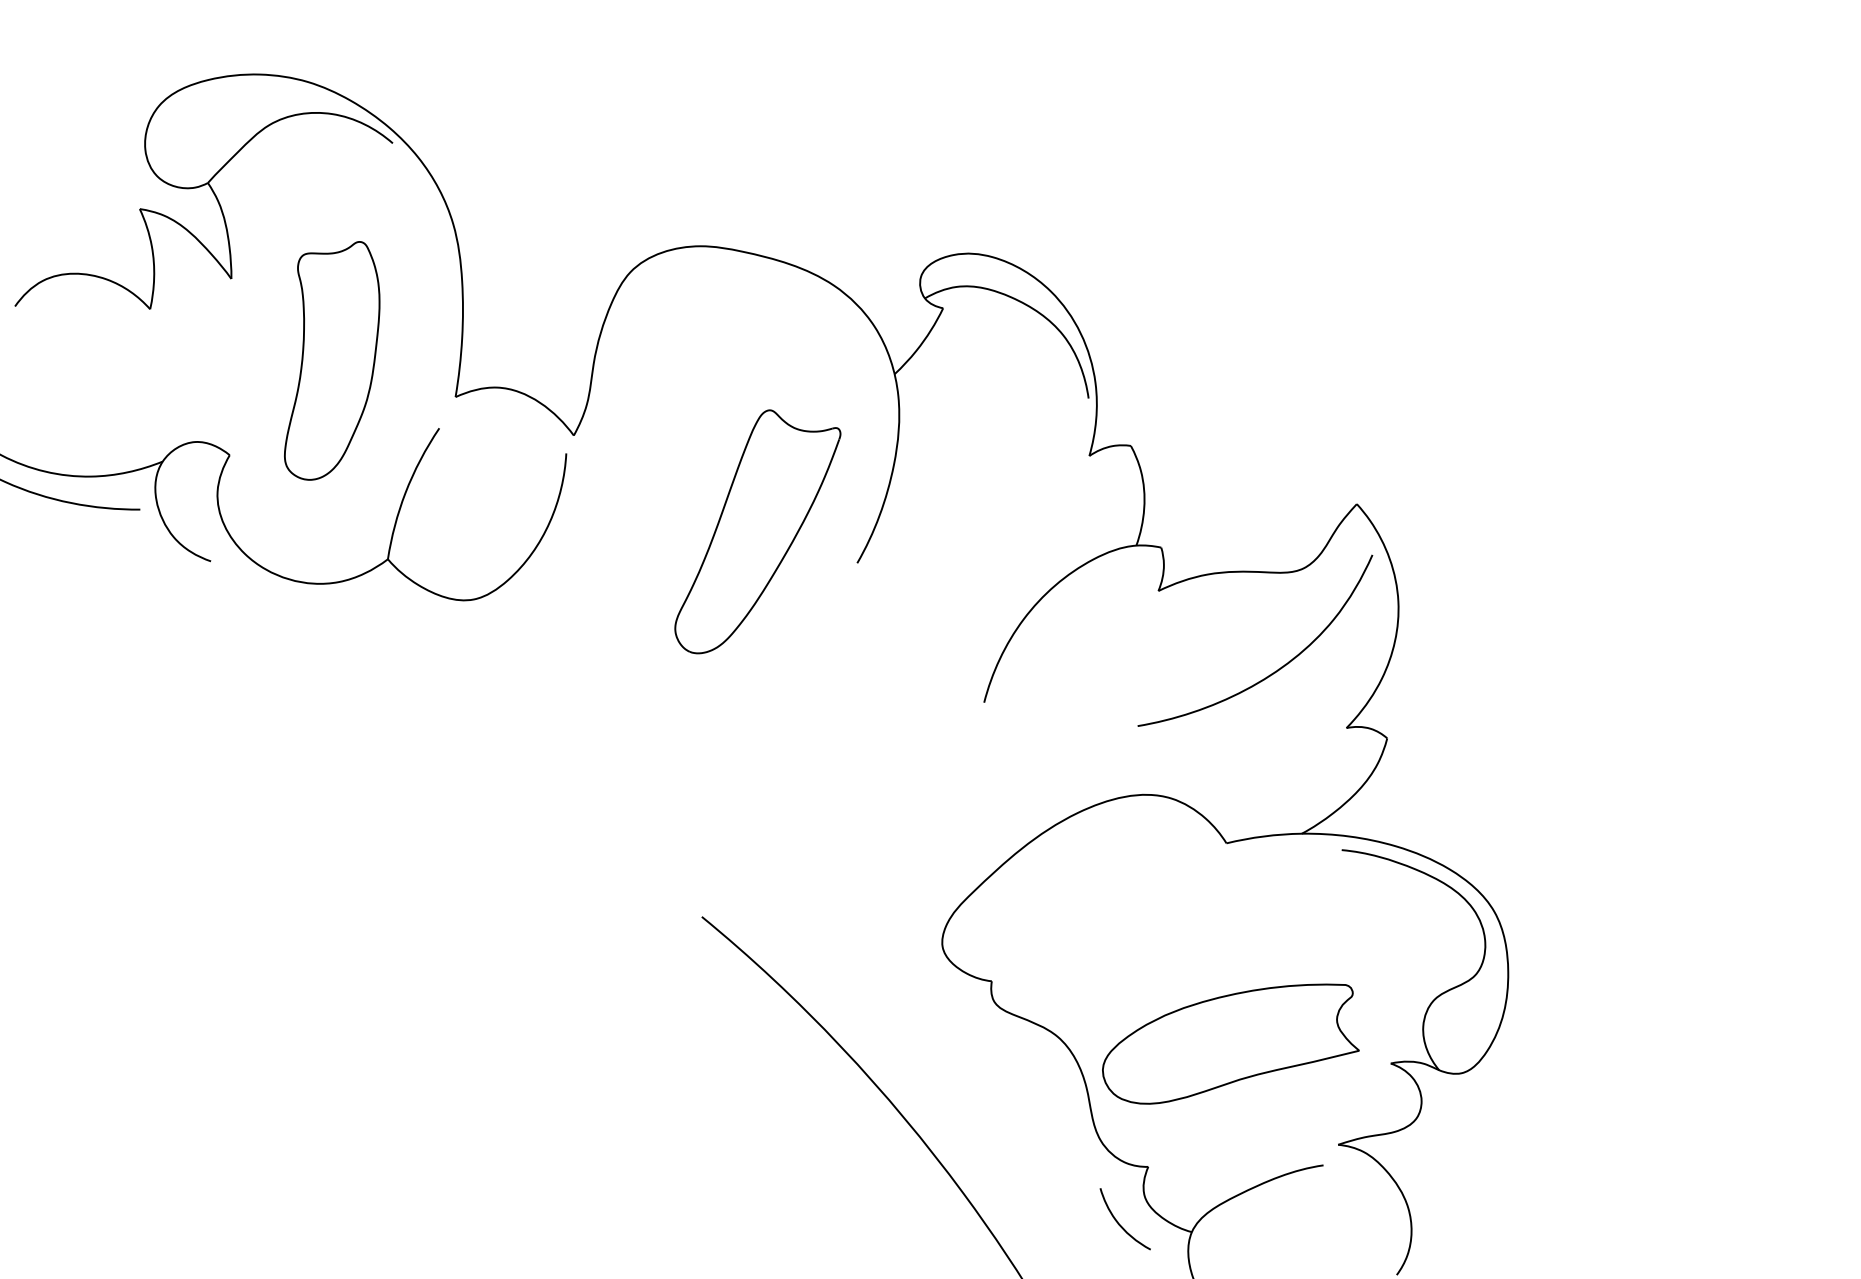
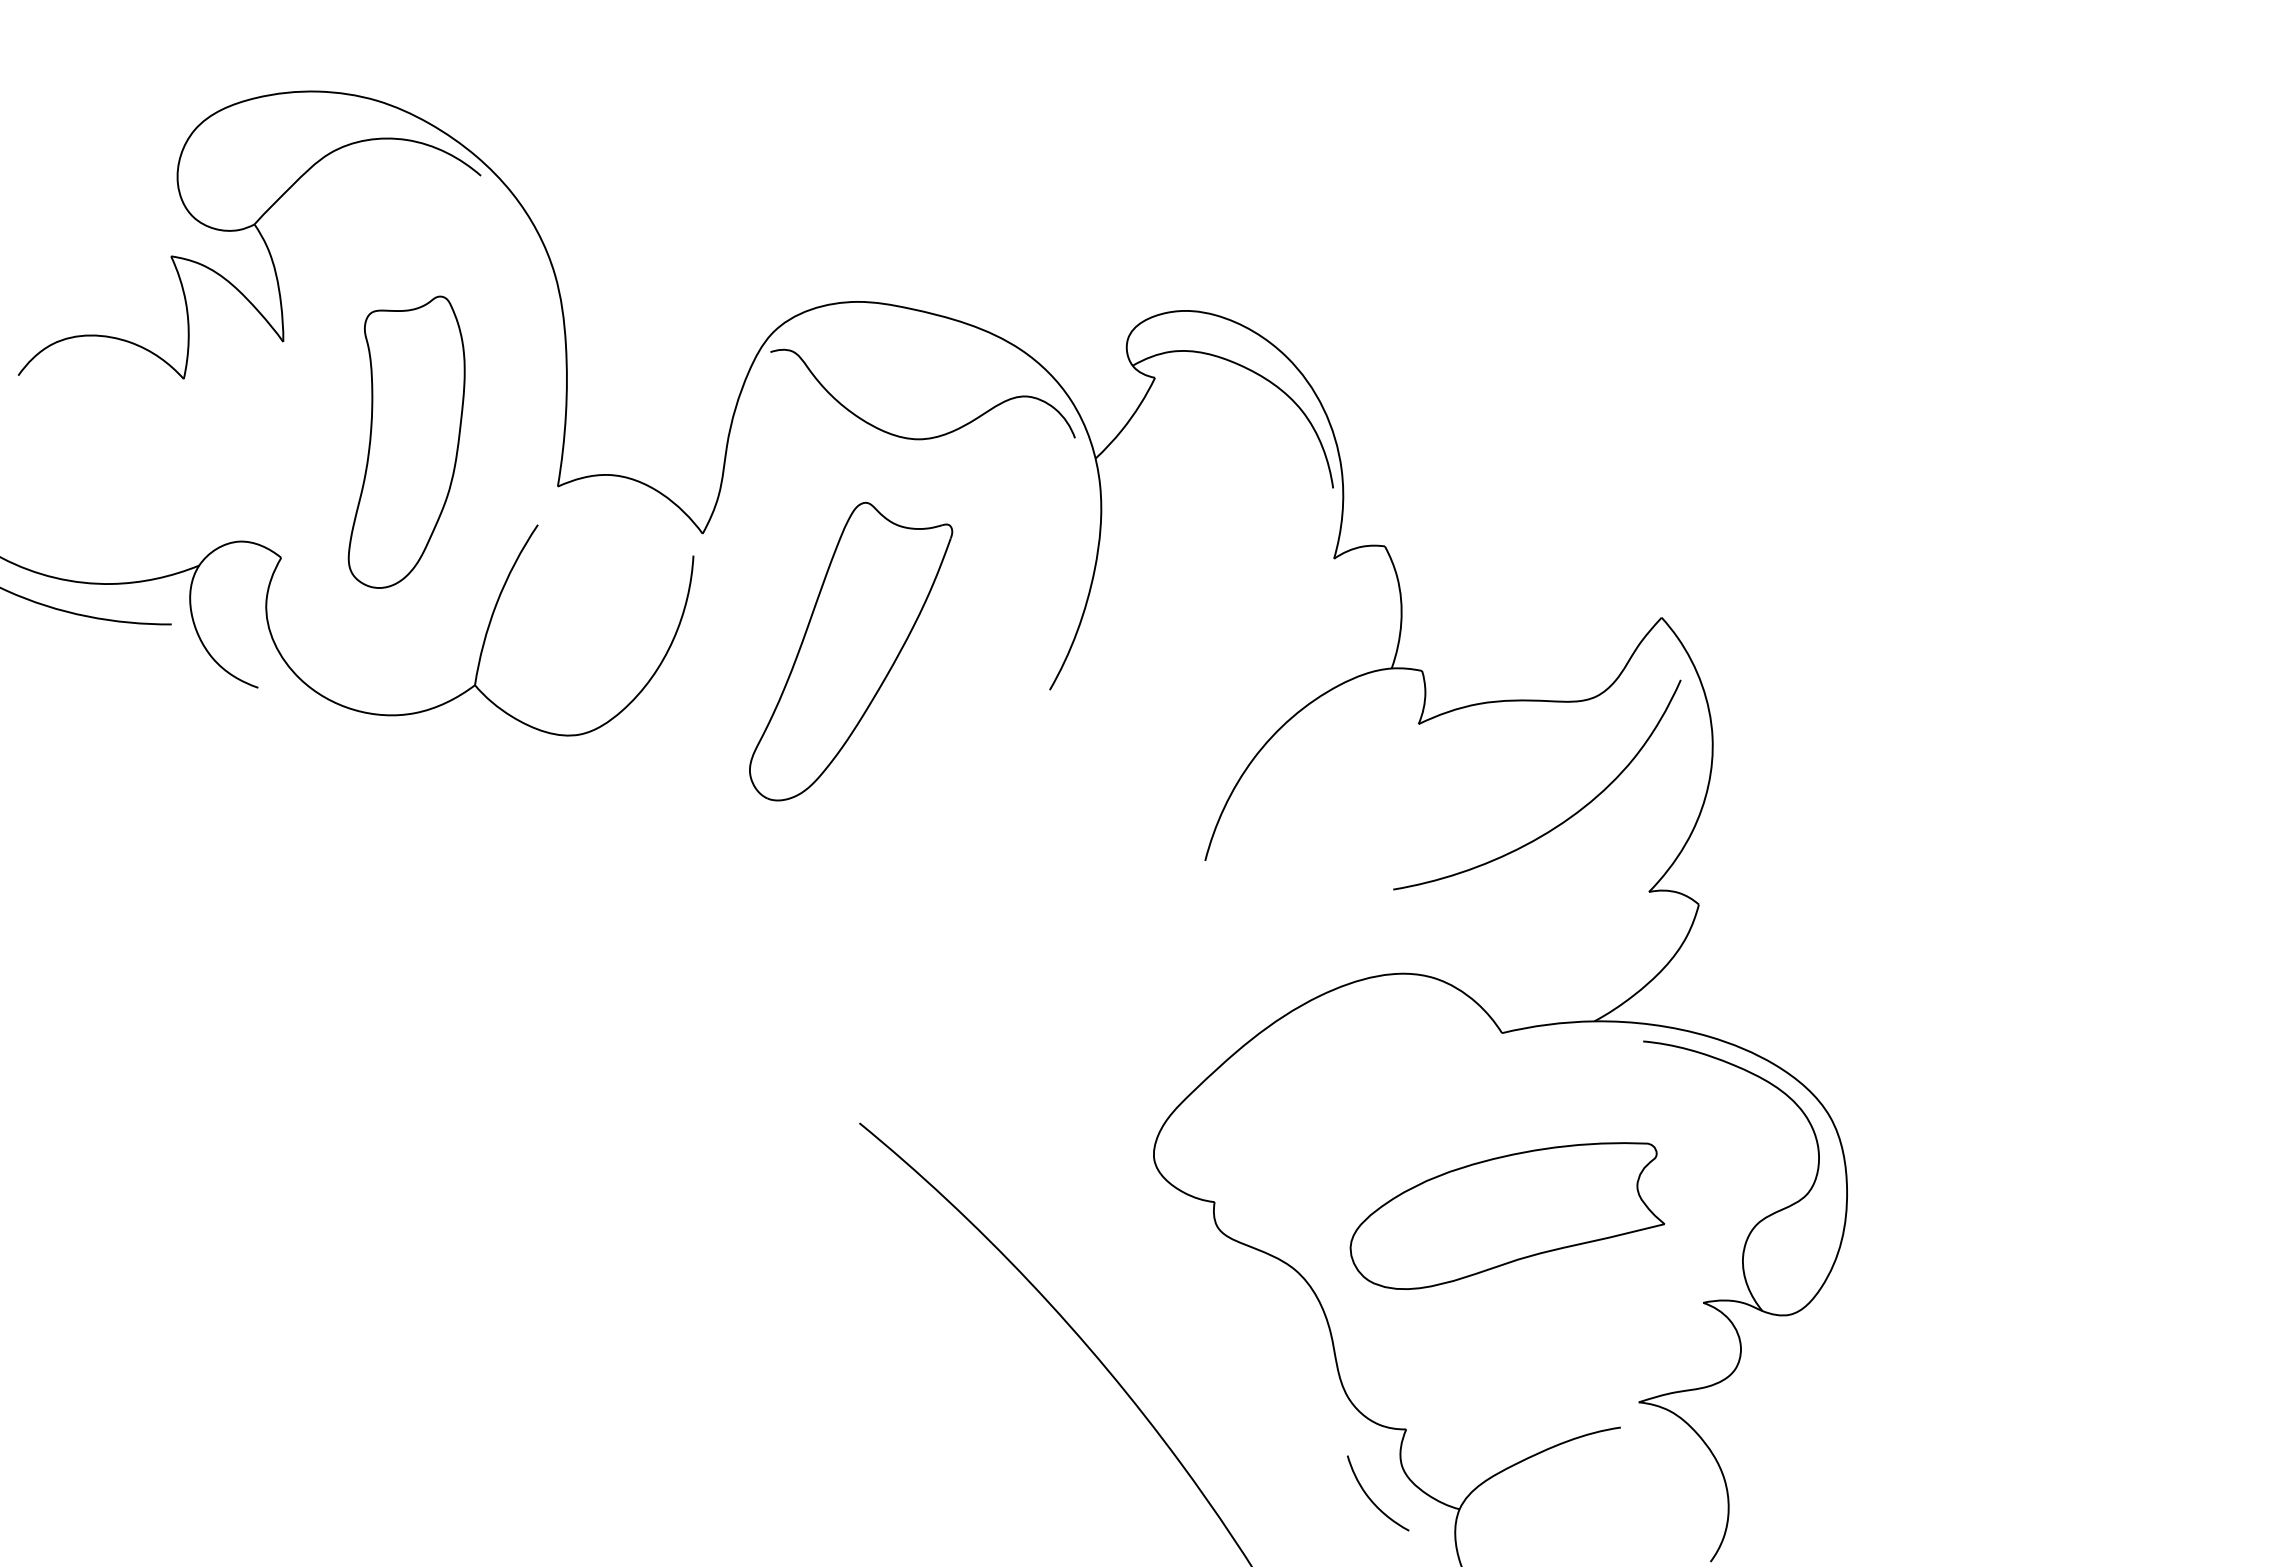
curve: (756, 356) -> (926, 437), added
part: (758, 531) -> (851, 651), moved
part: (1230, 1043) -> (1507, 1215), moved

